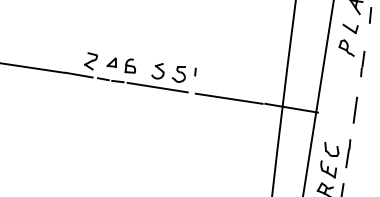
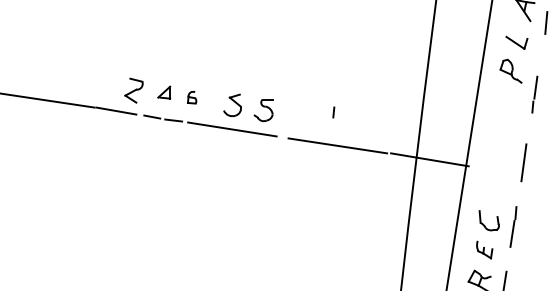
part: (130, 65) -> (192, 96), size x0.6
line: (195, 71) -> (333, 111), moved
part: (328, 169) -> (484, 250), size x0.7

